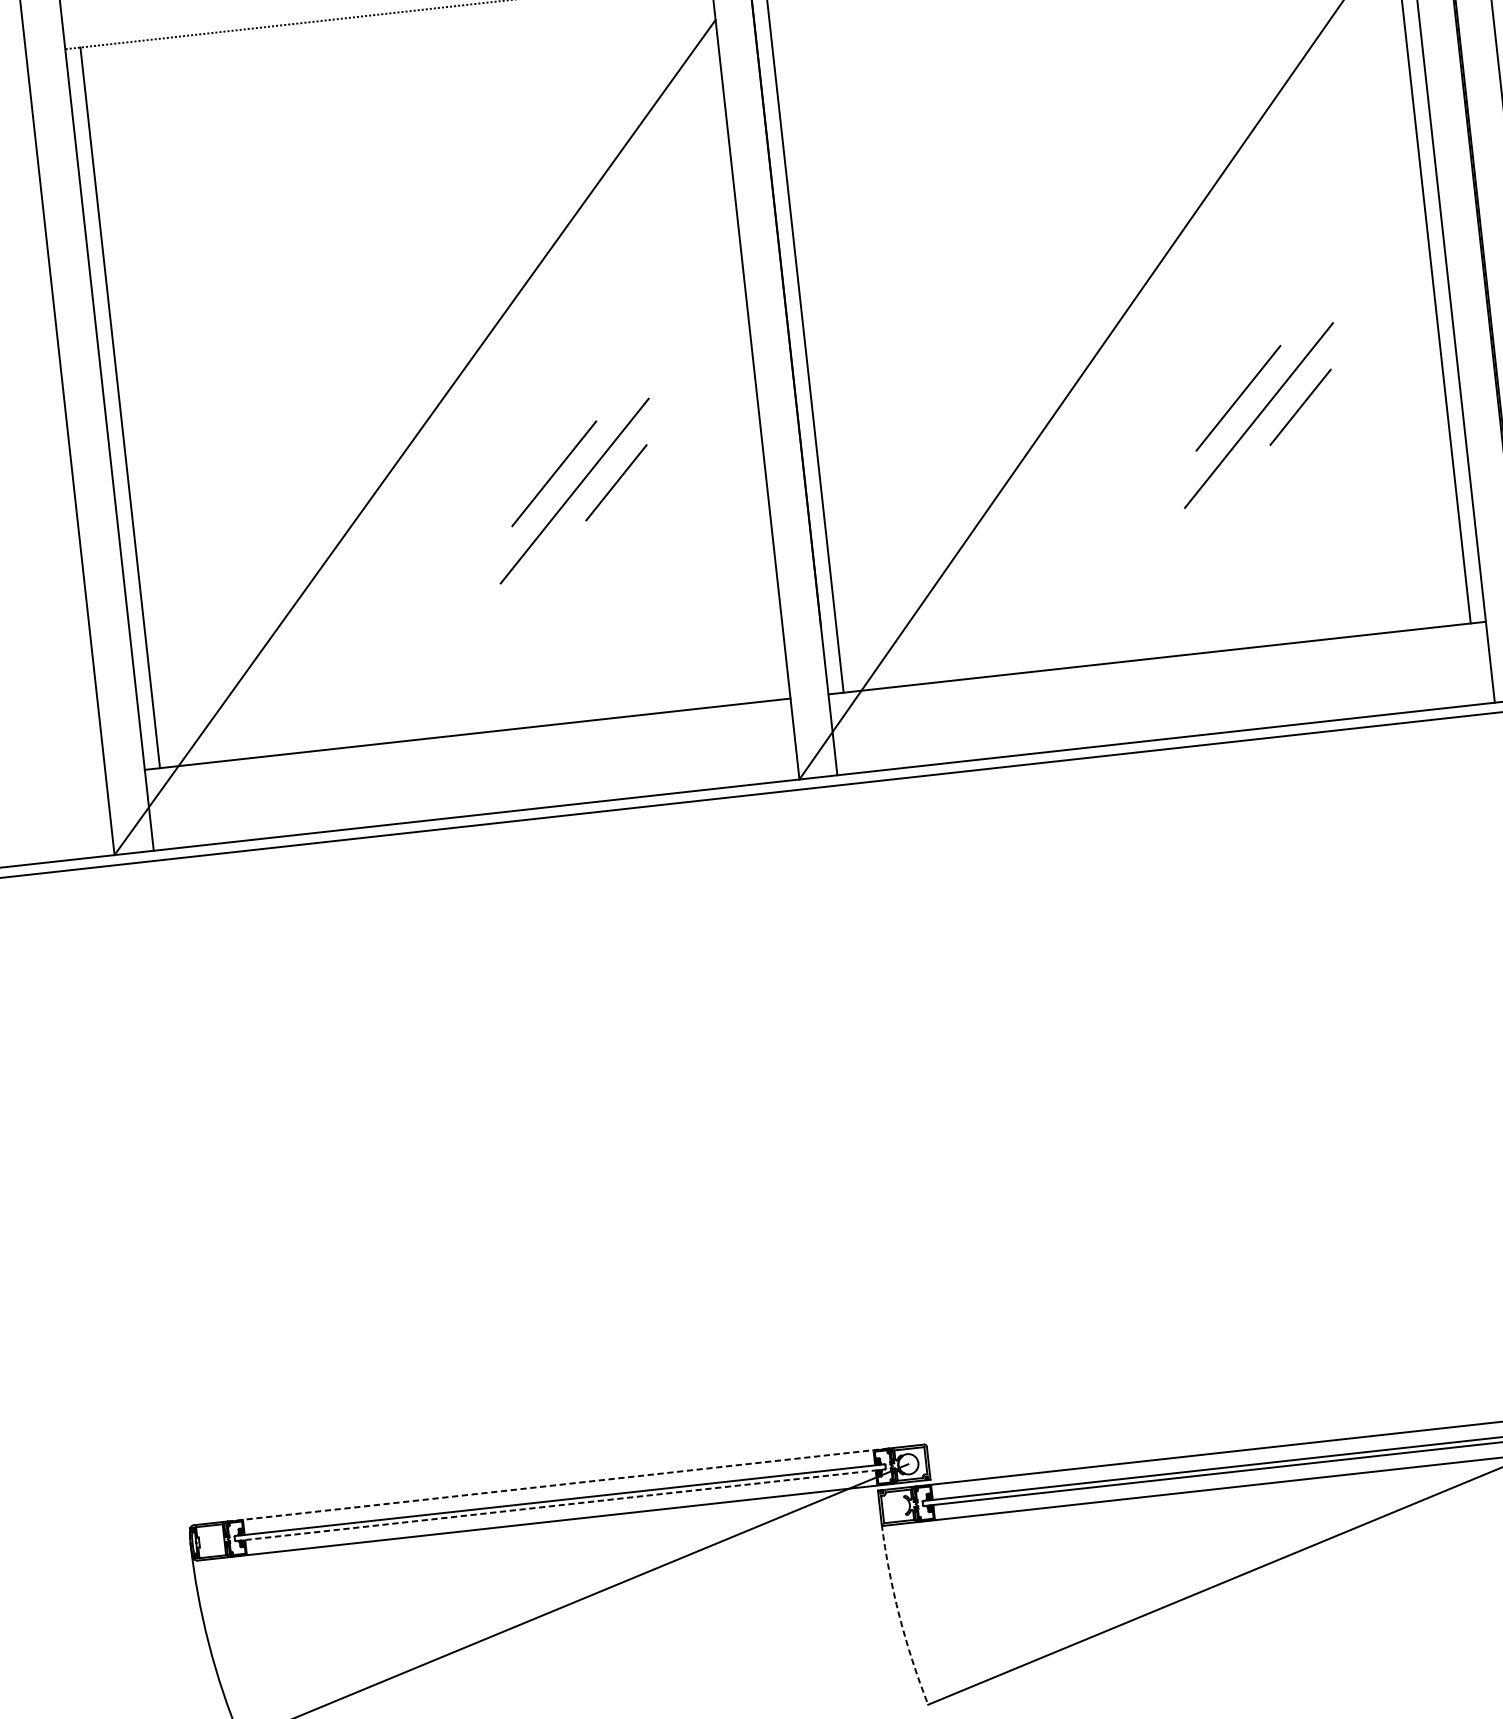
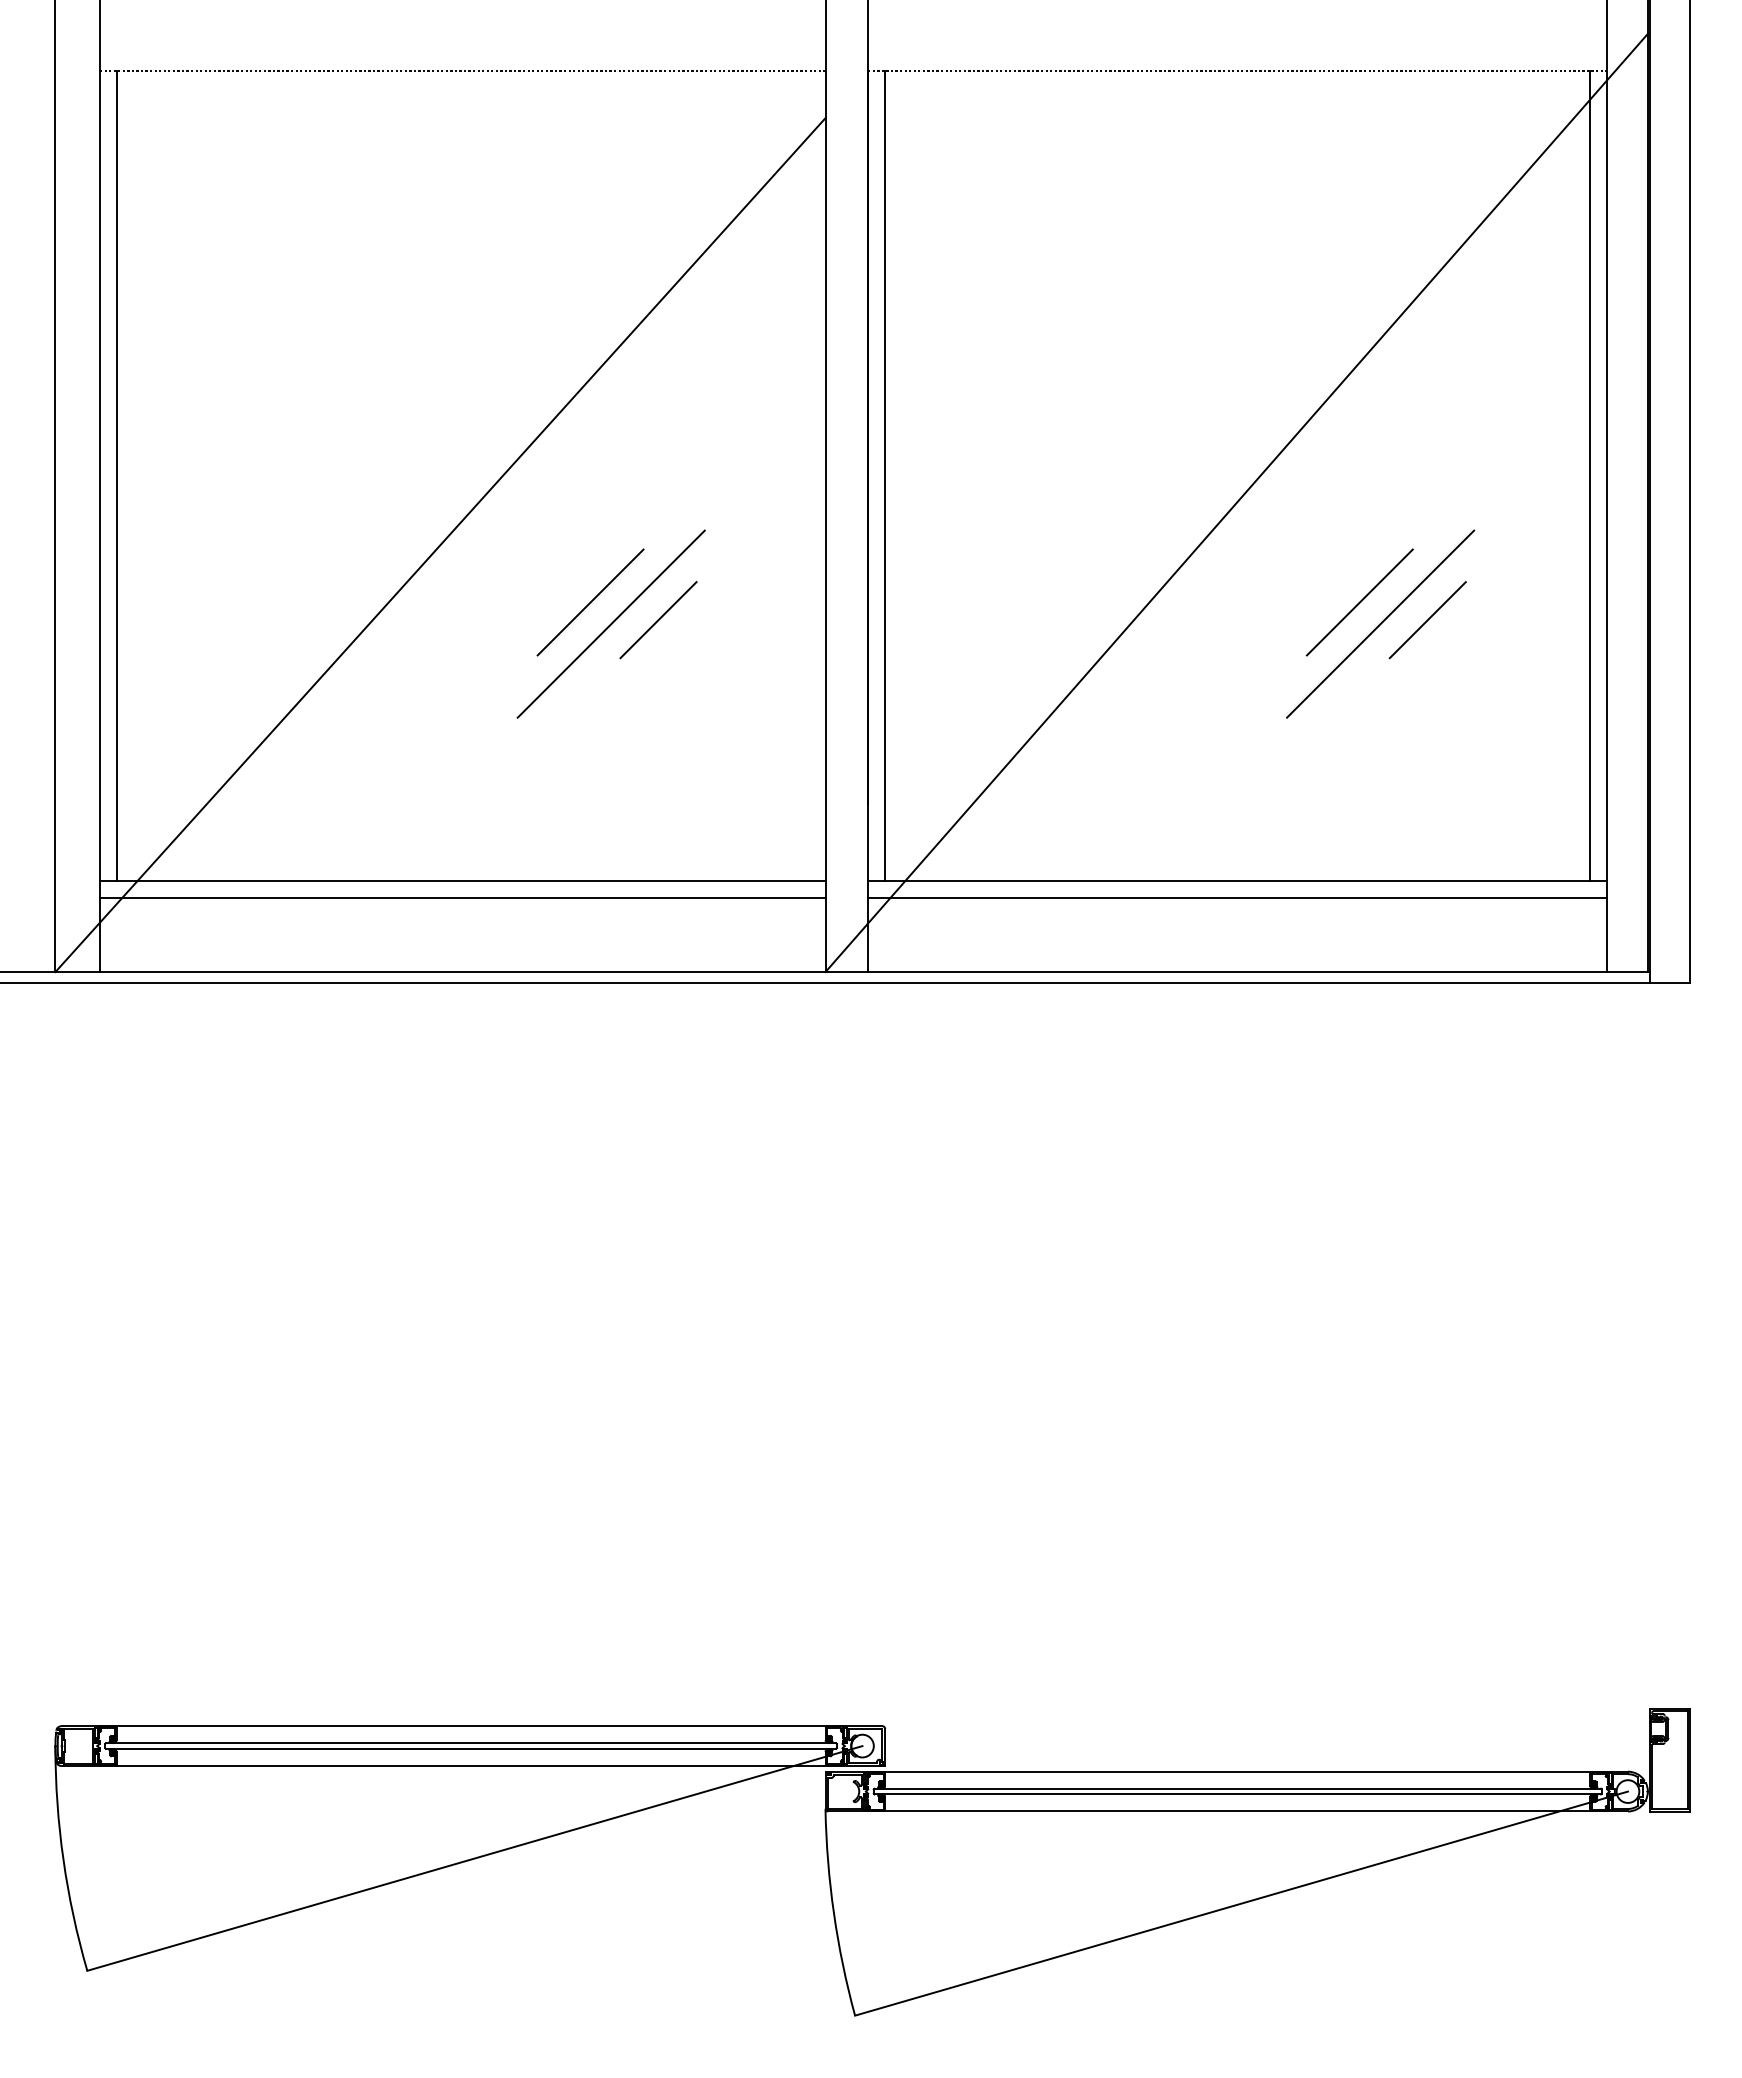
line: (1158, 673) -> (1237, 898), added
line: (469, 749) -> (462, 898), added
line: (558, 1485) -> (471, 1726), dashed -> solid
line: (560, 1504) -> (471, 1748), dashed -> solid
arc: (899, 1615) -> (833, 1913), dashed -> solid

